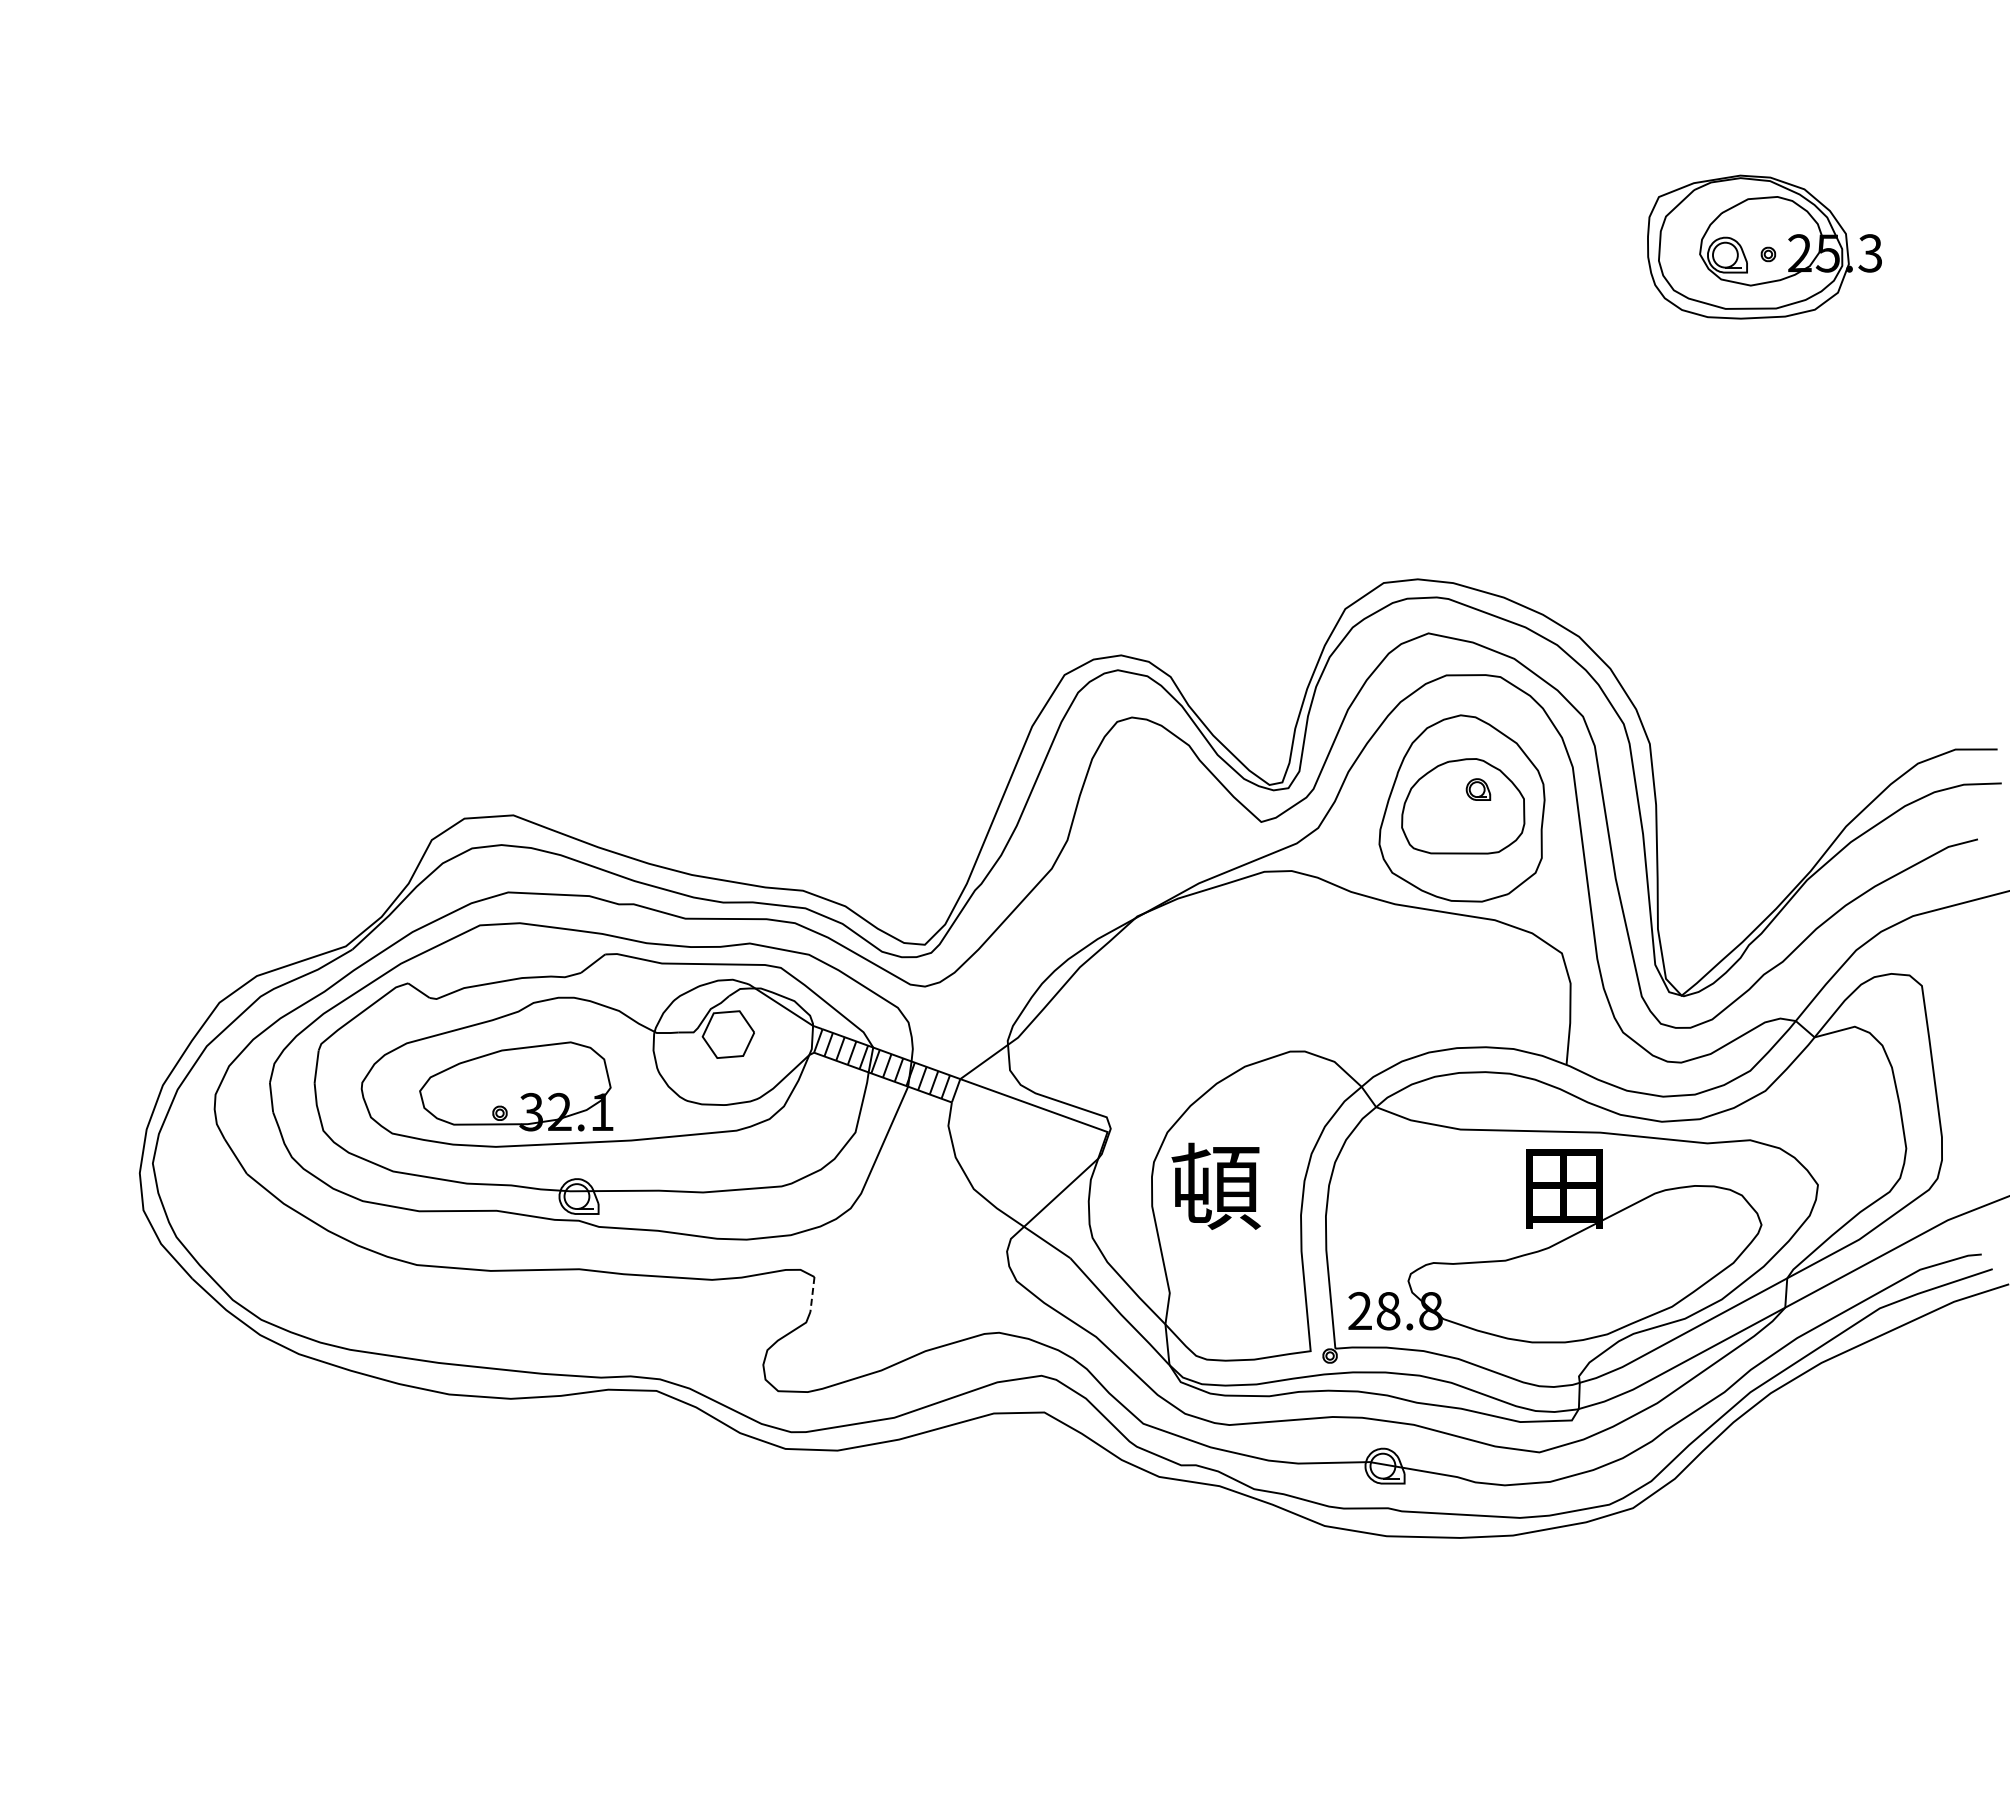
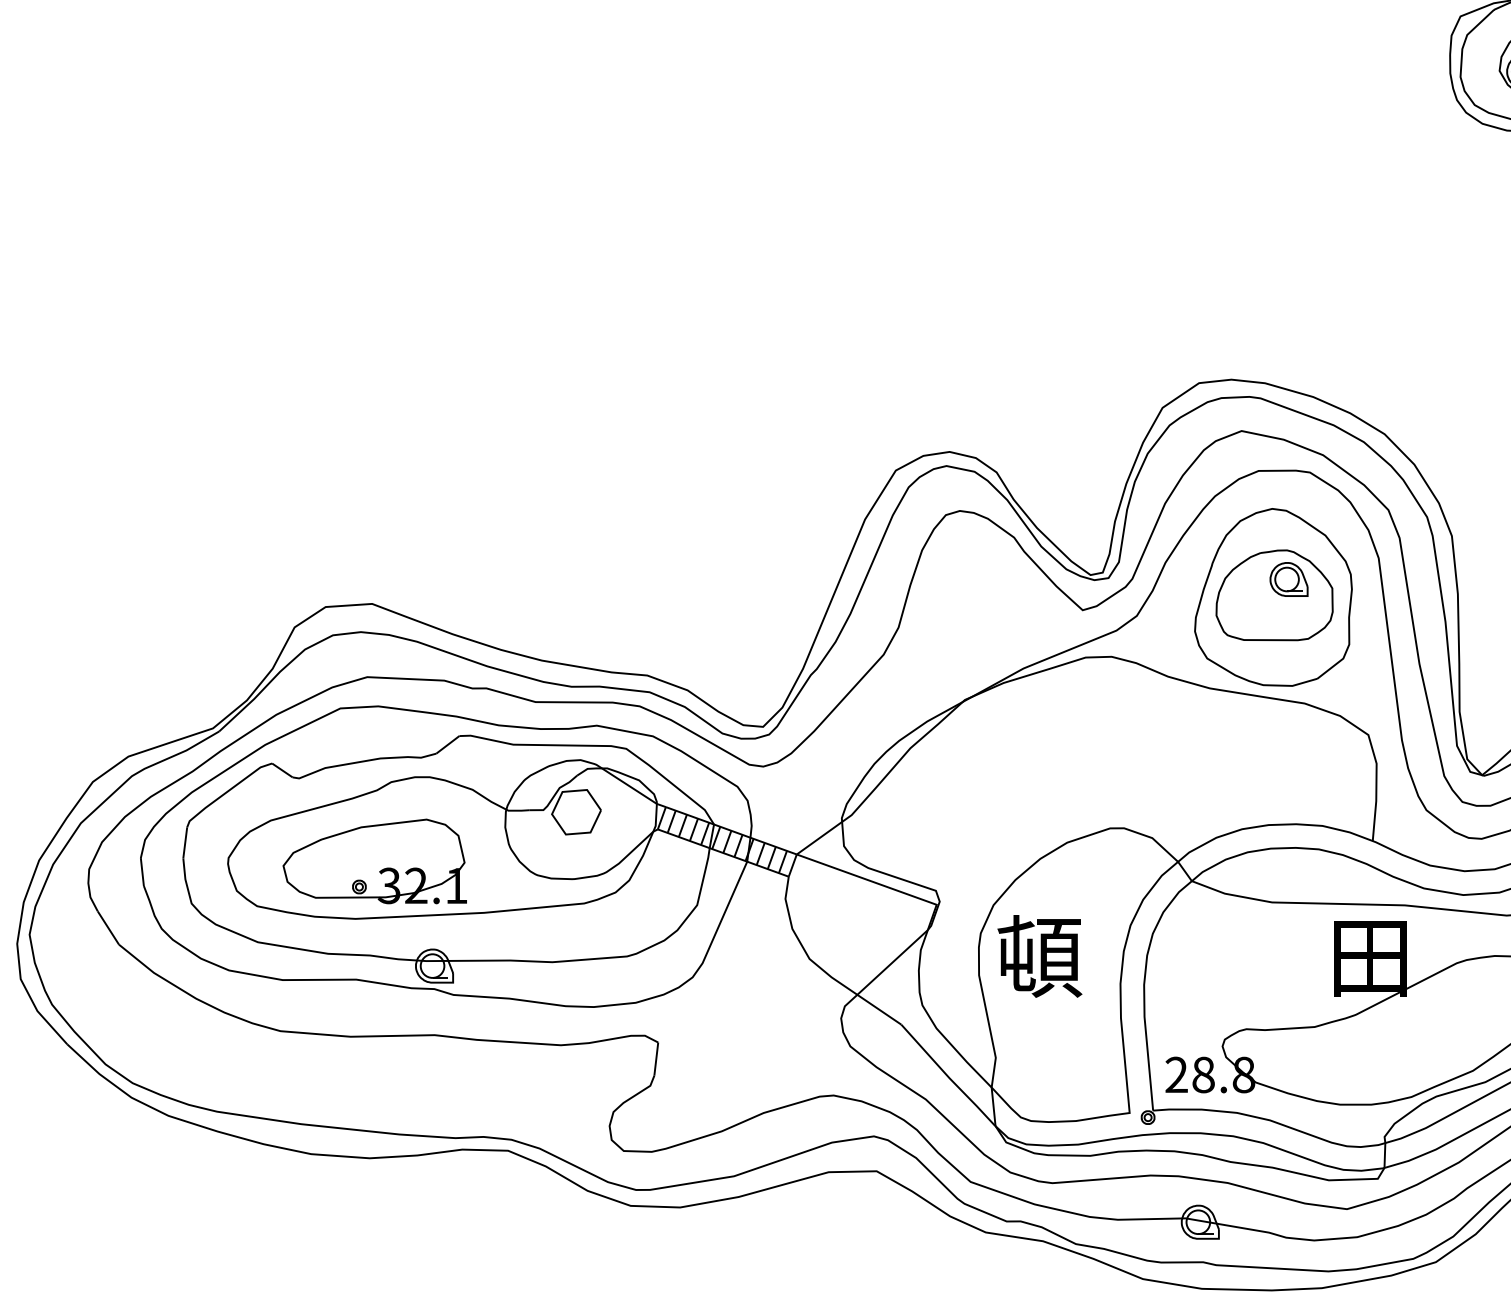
part: (1478, 789) -> (1289, 579), size x1.67
line: (812, 1294) -> (656, 1059), dashed -> solid

